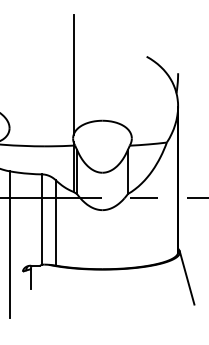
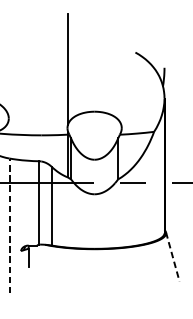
line: (10, 243) -> (9, 225), solid -> dashed
line: (187, 277) -> (173, 256), solid -> dashed

